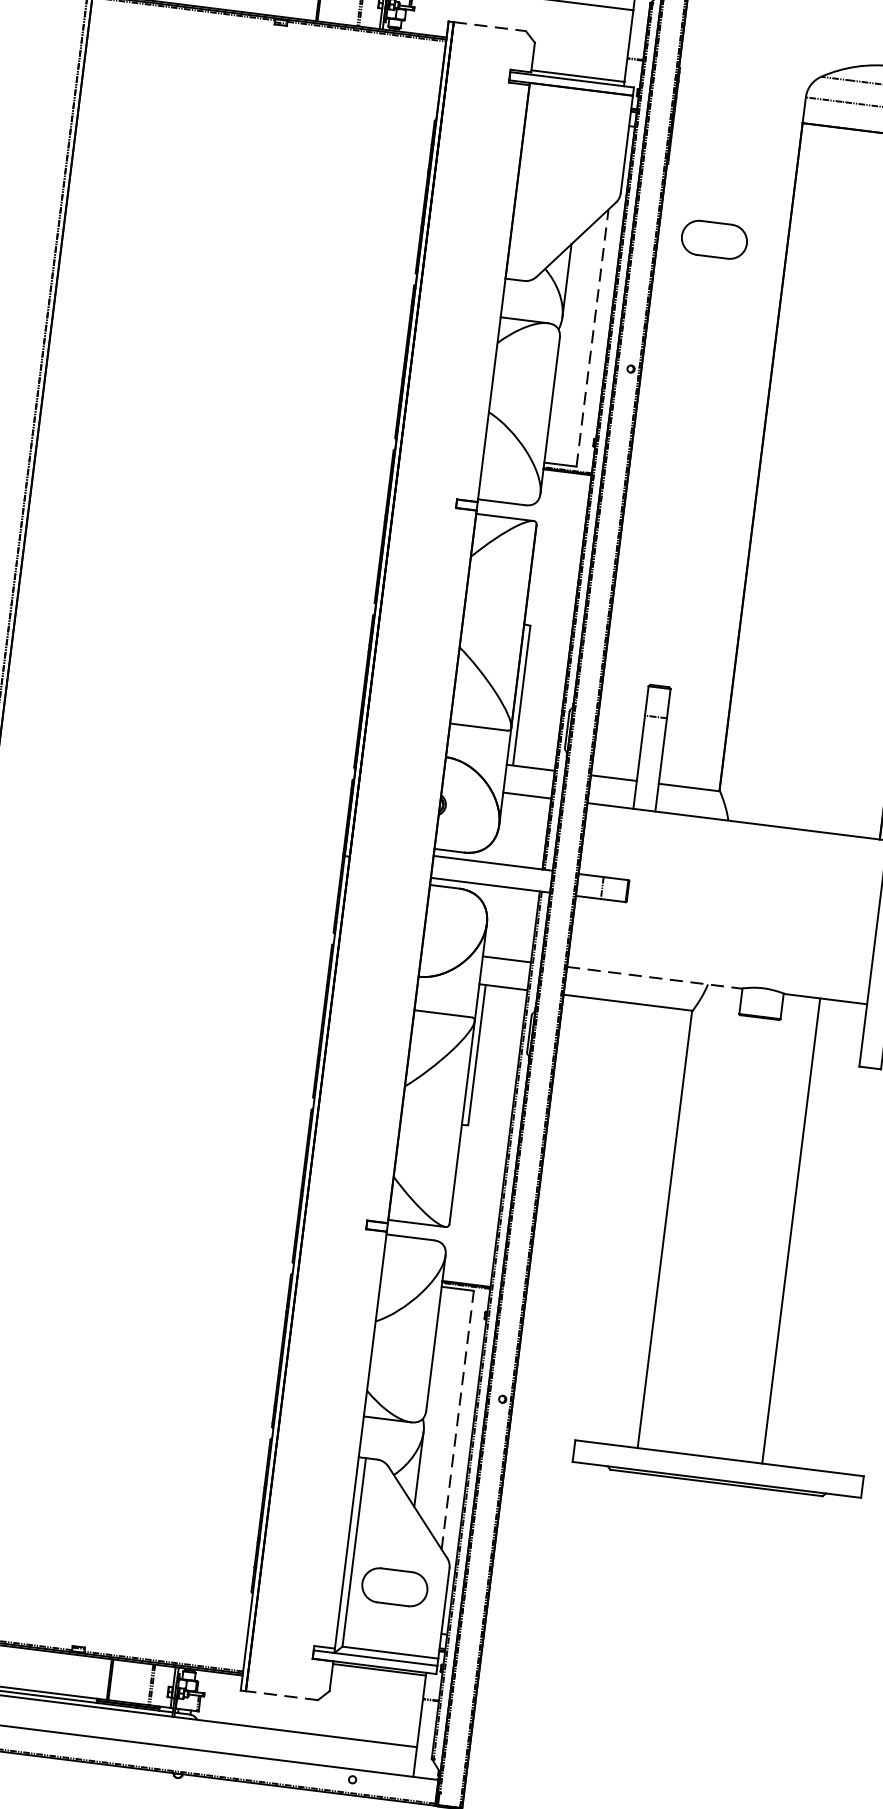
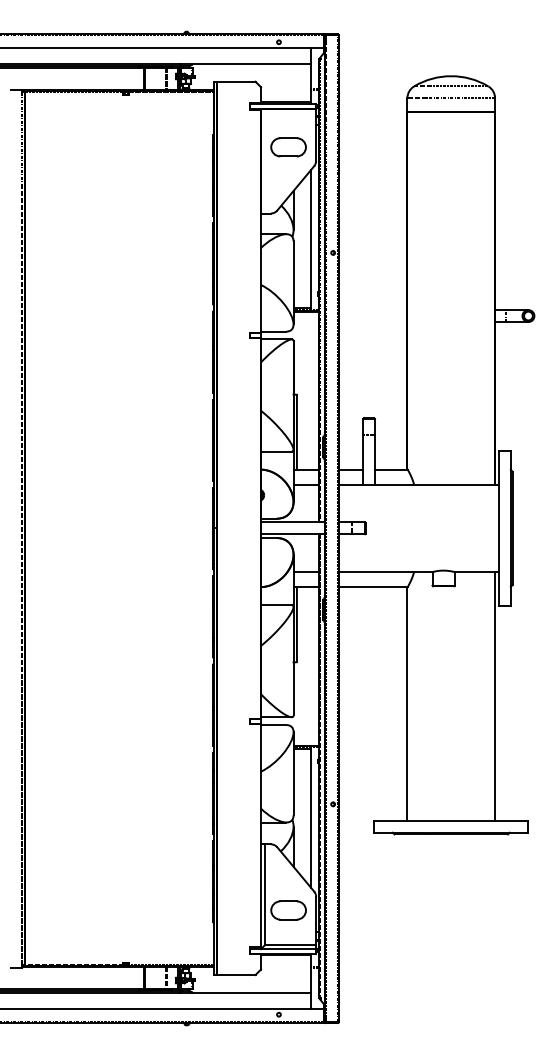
line: (490, 26) -> (236, 81), dashed -> solid
part: (714, 240) -> (288, 147), moved
line: (591, 338) -> (310, 239), dashed -> solid
line: (654, 978) -> (385, 572), dashed -> solid
line: (791, 1230) -> (495, 696), moved
line: (457, 1418) -> (310, 817), dashed -> solid
line: (280, 1696) -> (235, 975), dashed -> solid

